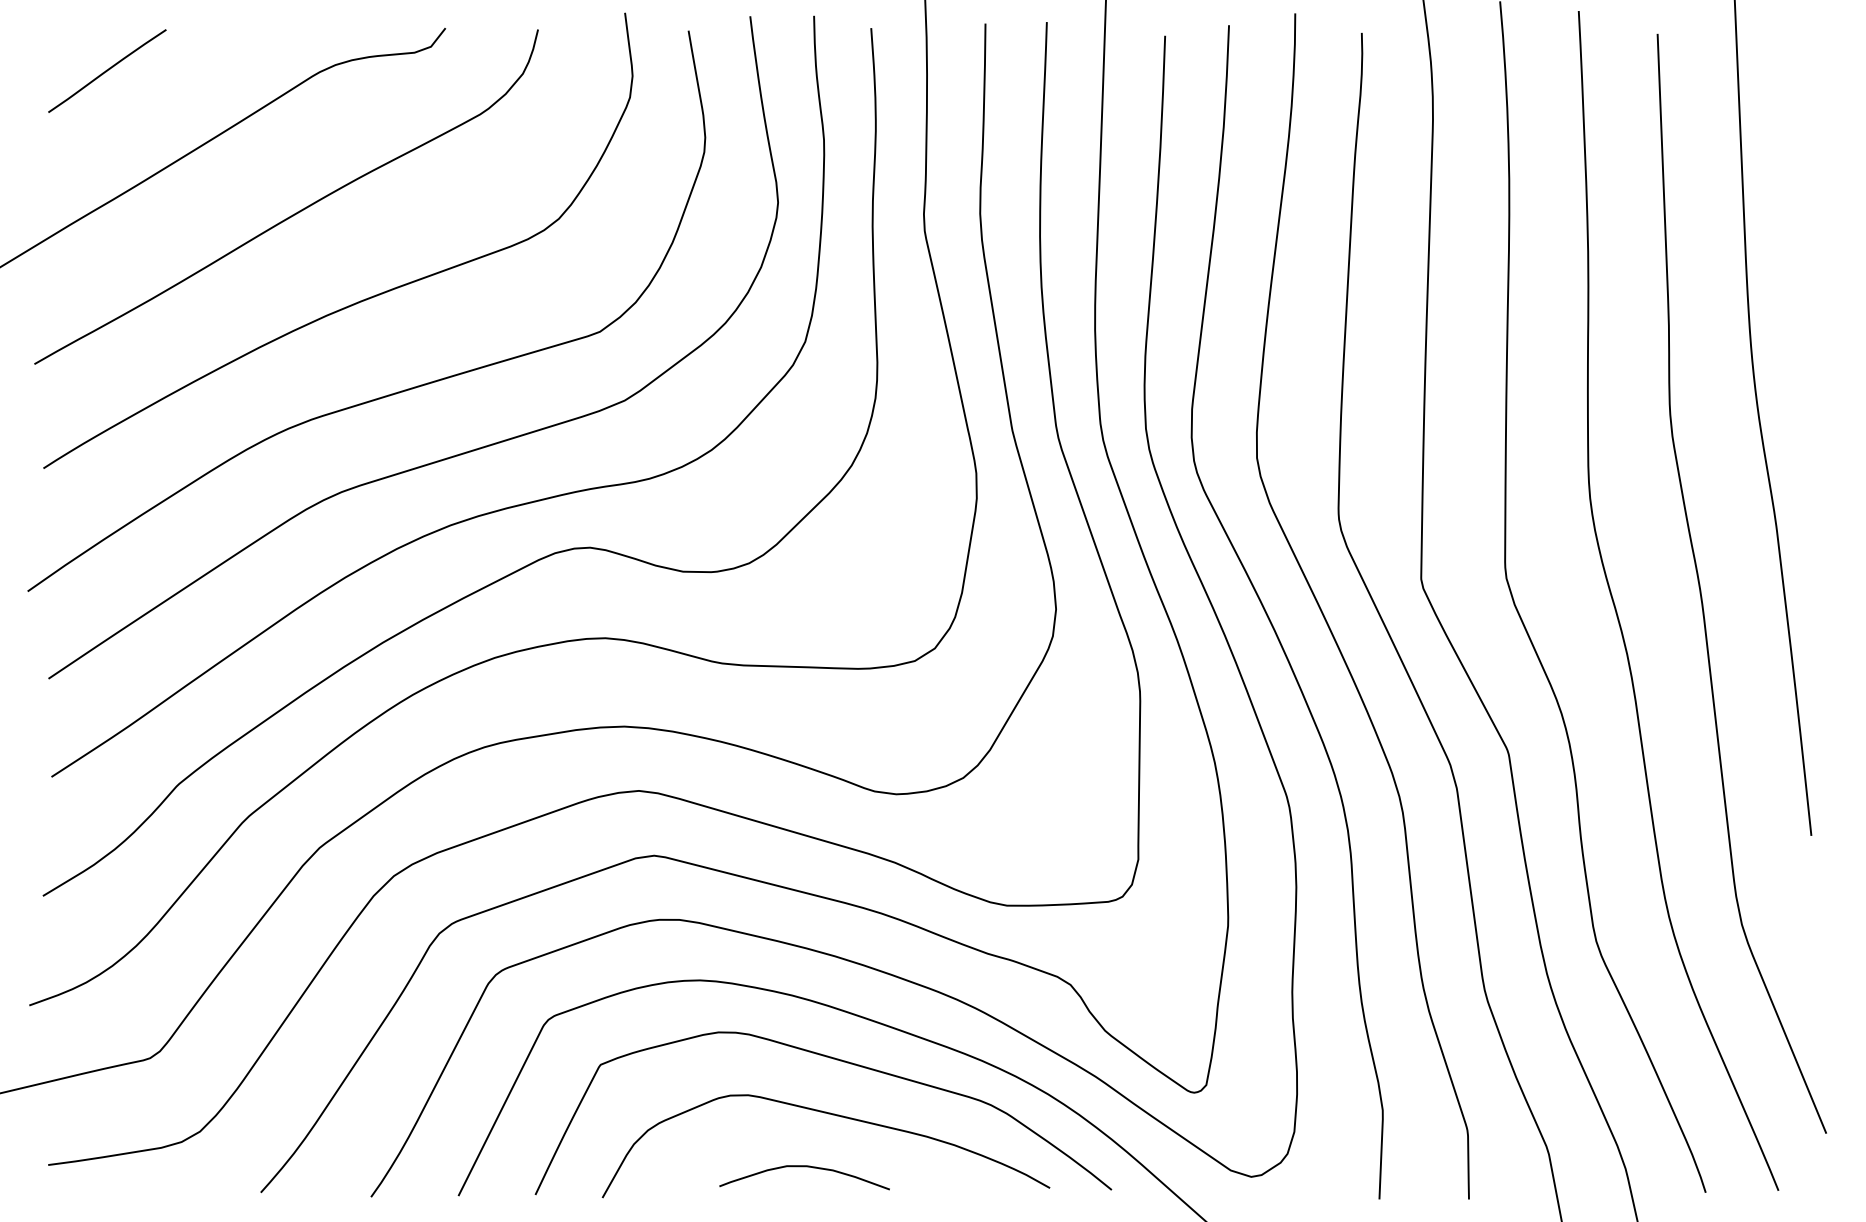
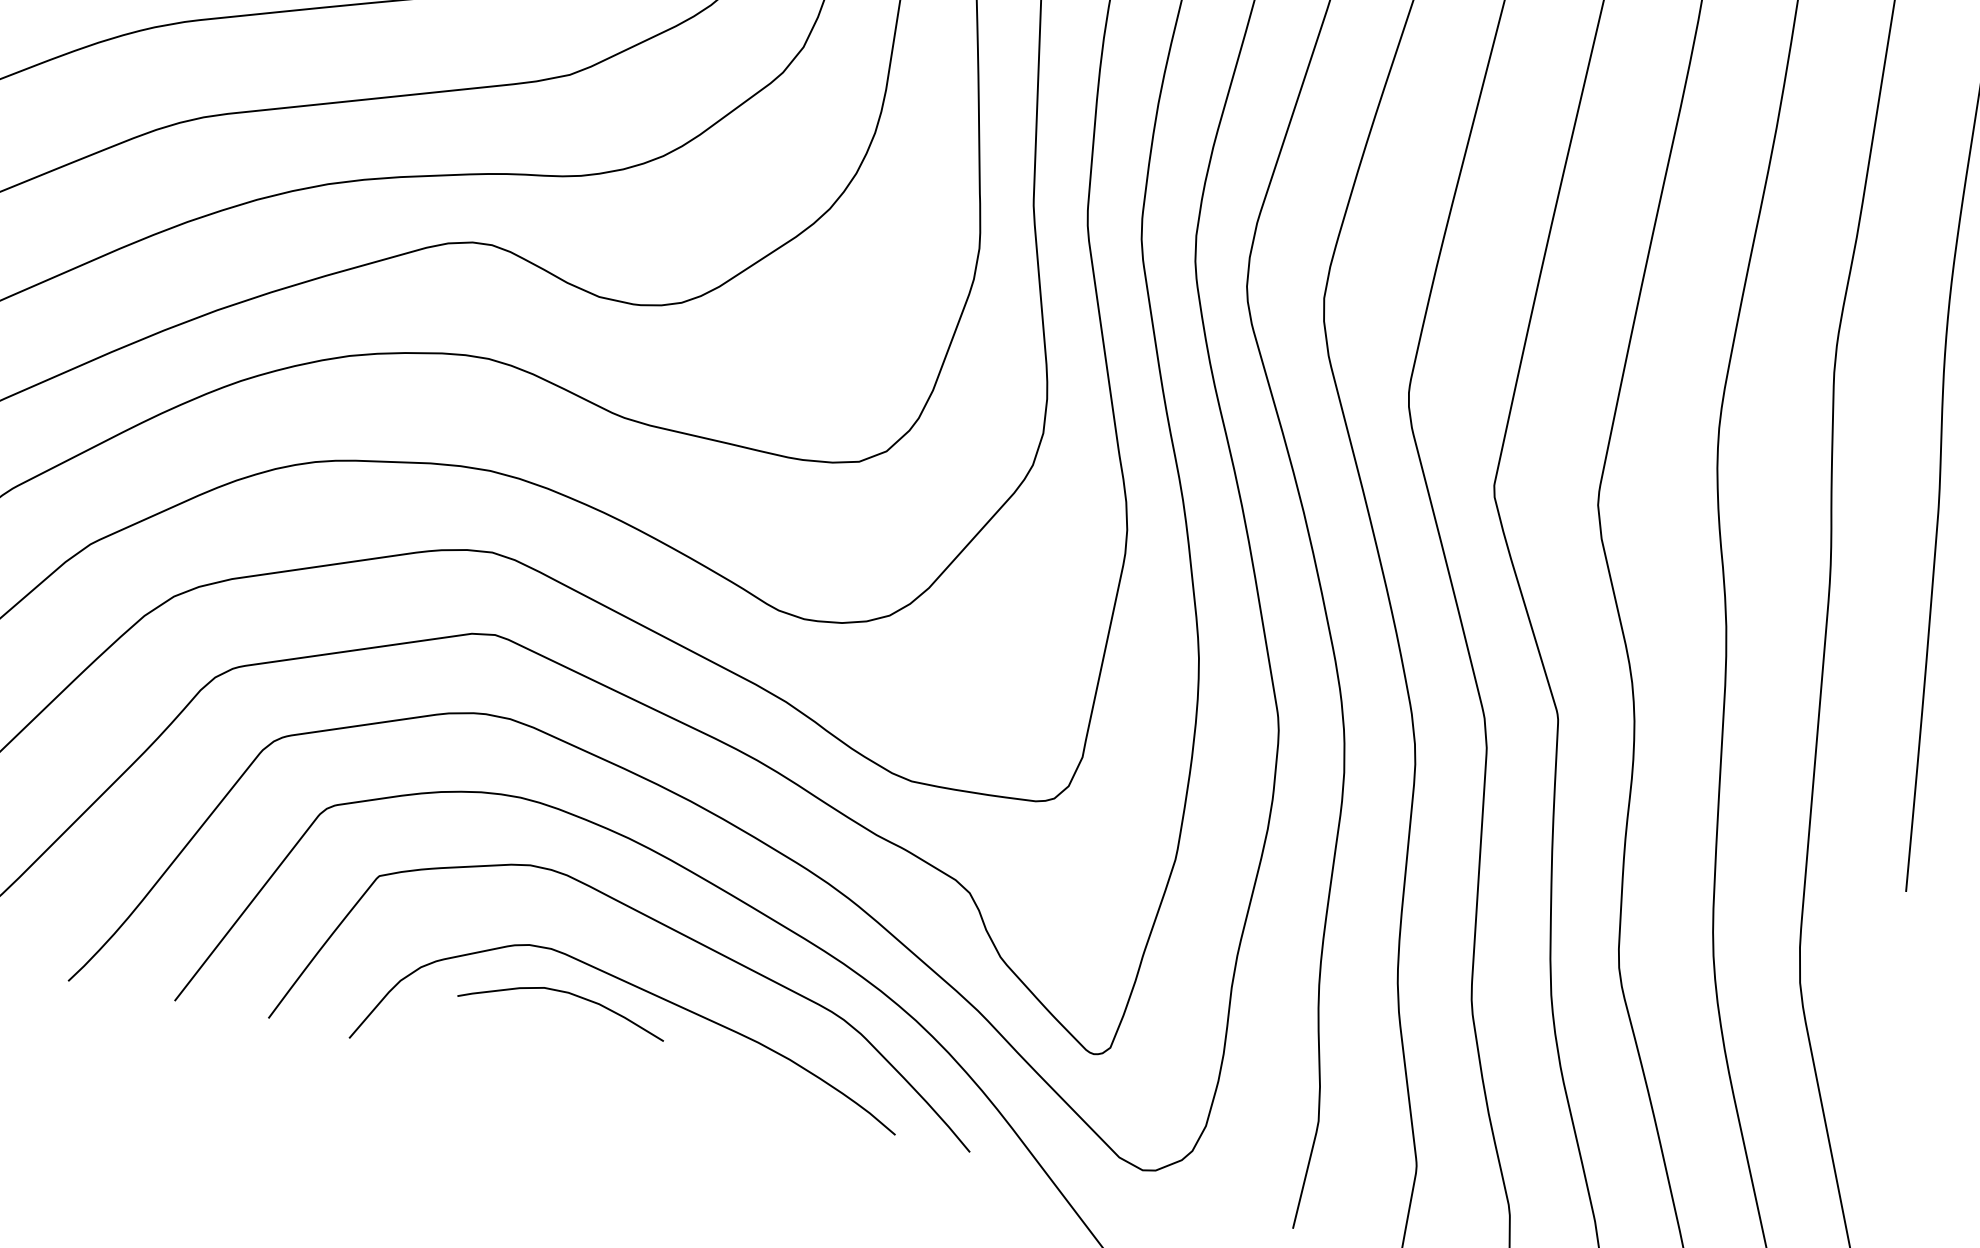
curve: (804, 1167) -> (565, 993), moved

